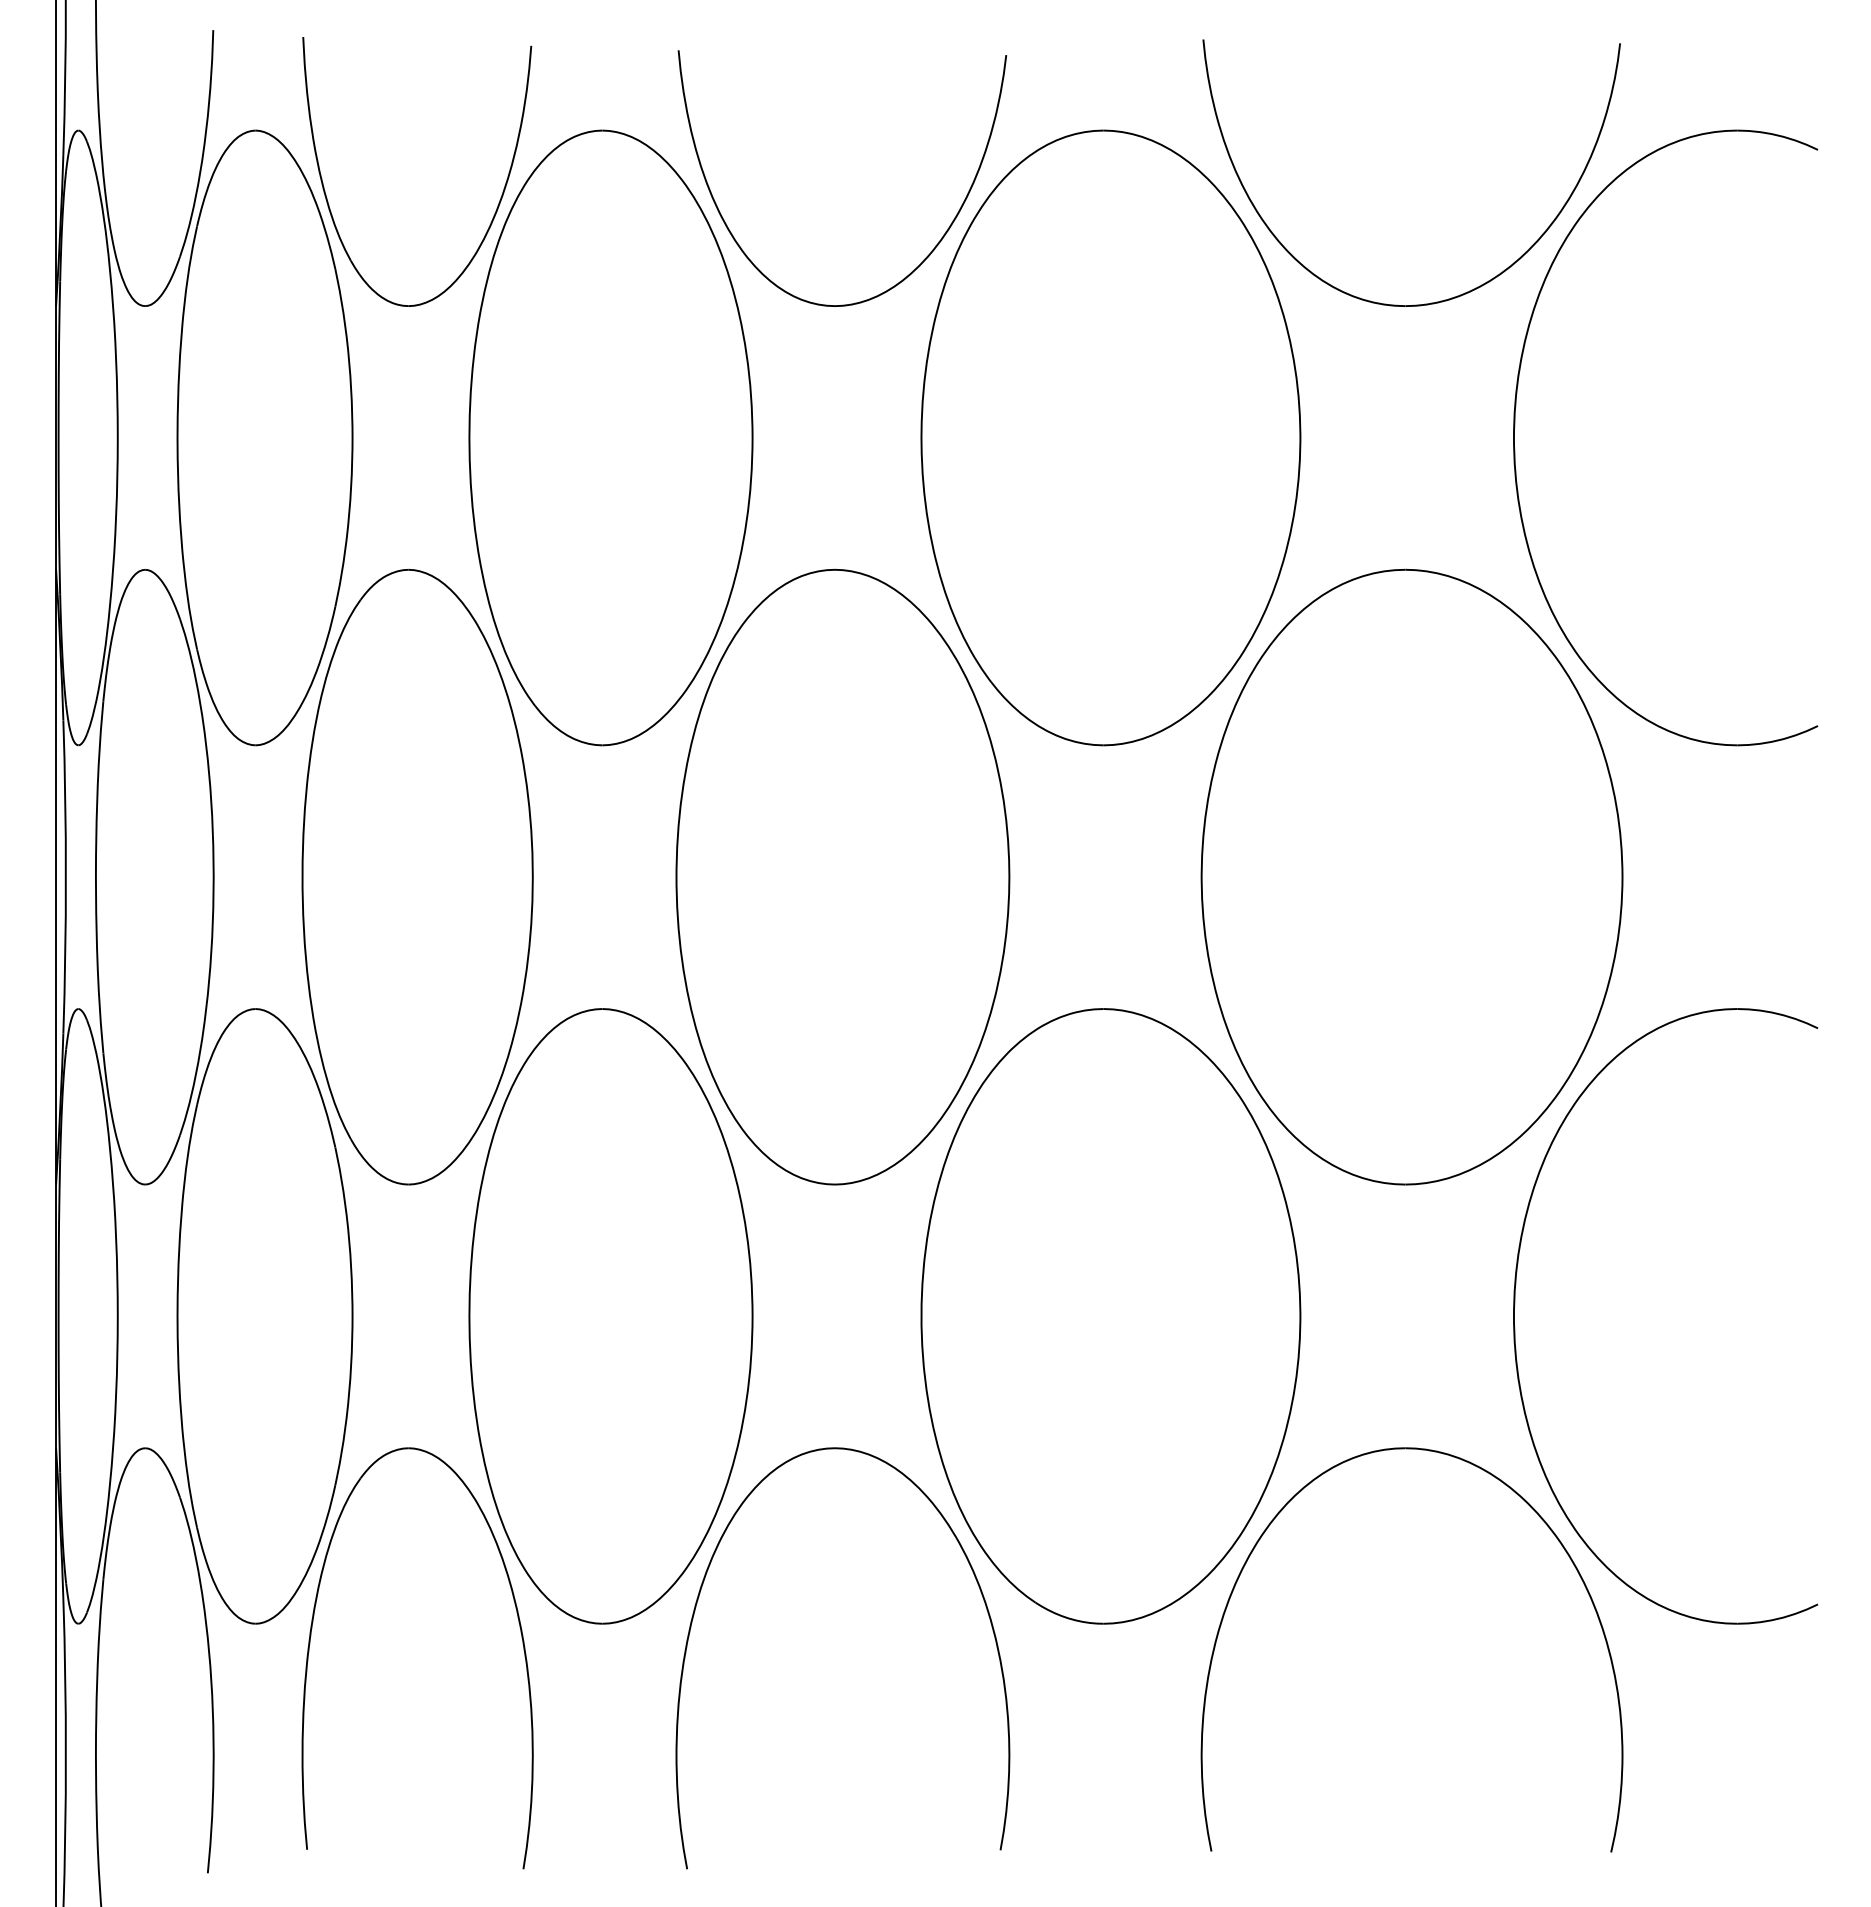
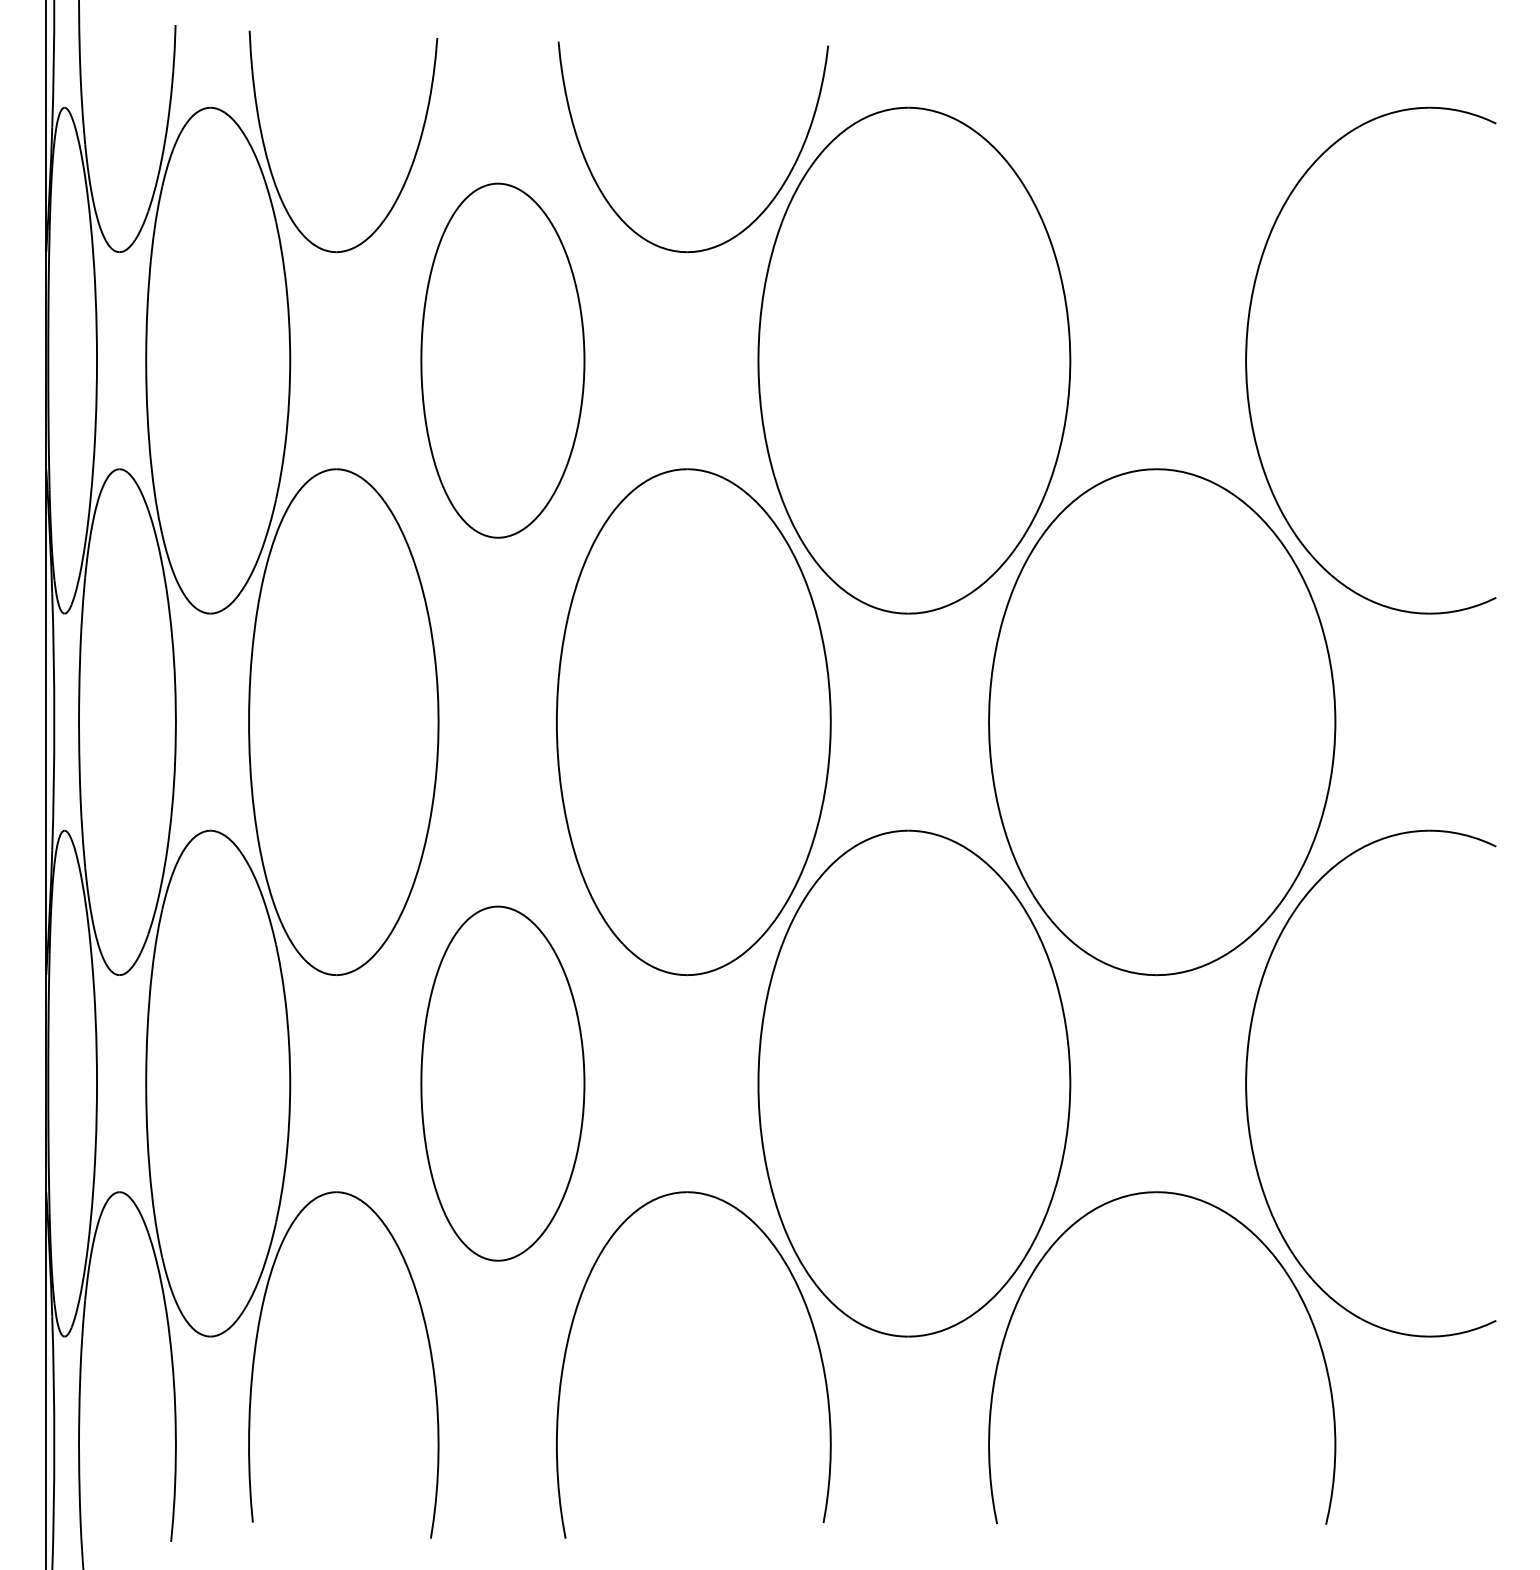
part: (1464, 292) -> (1205, 240), removed
part: (610, 437) -> (502, 360), size x0.7
part: (610, 1316) -> (502, 1083), size x0.7

